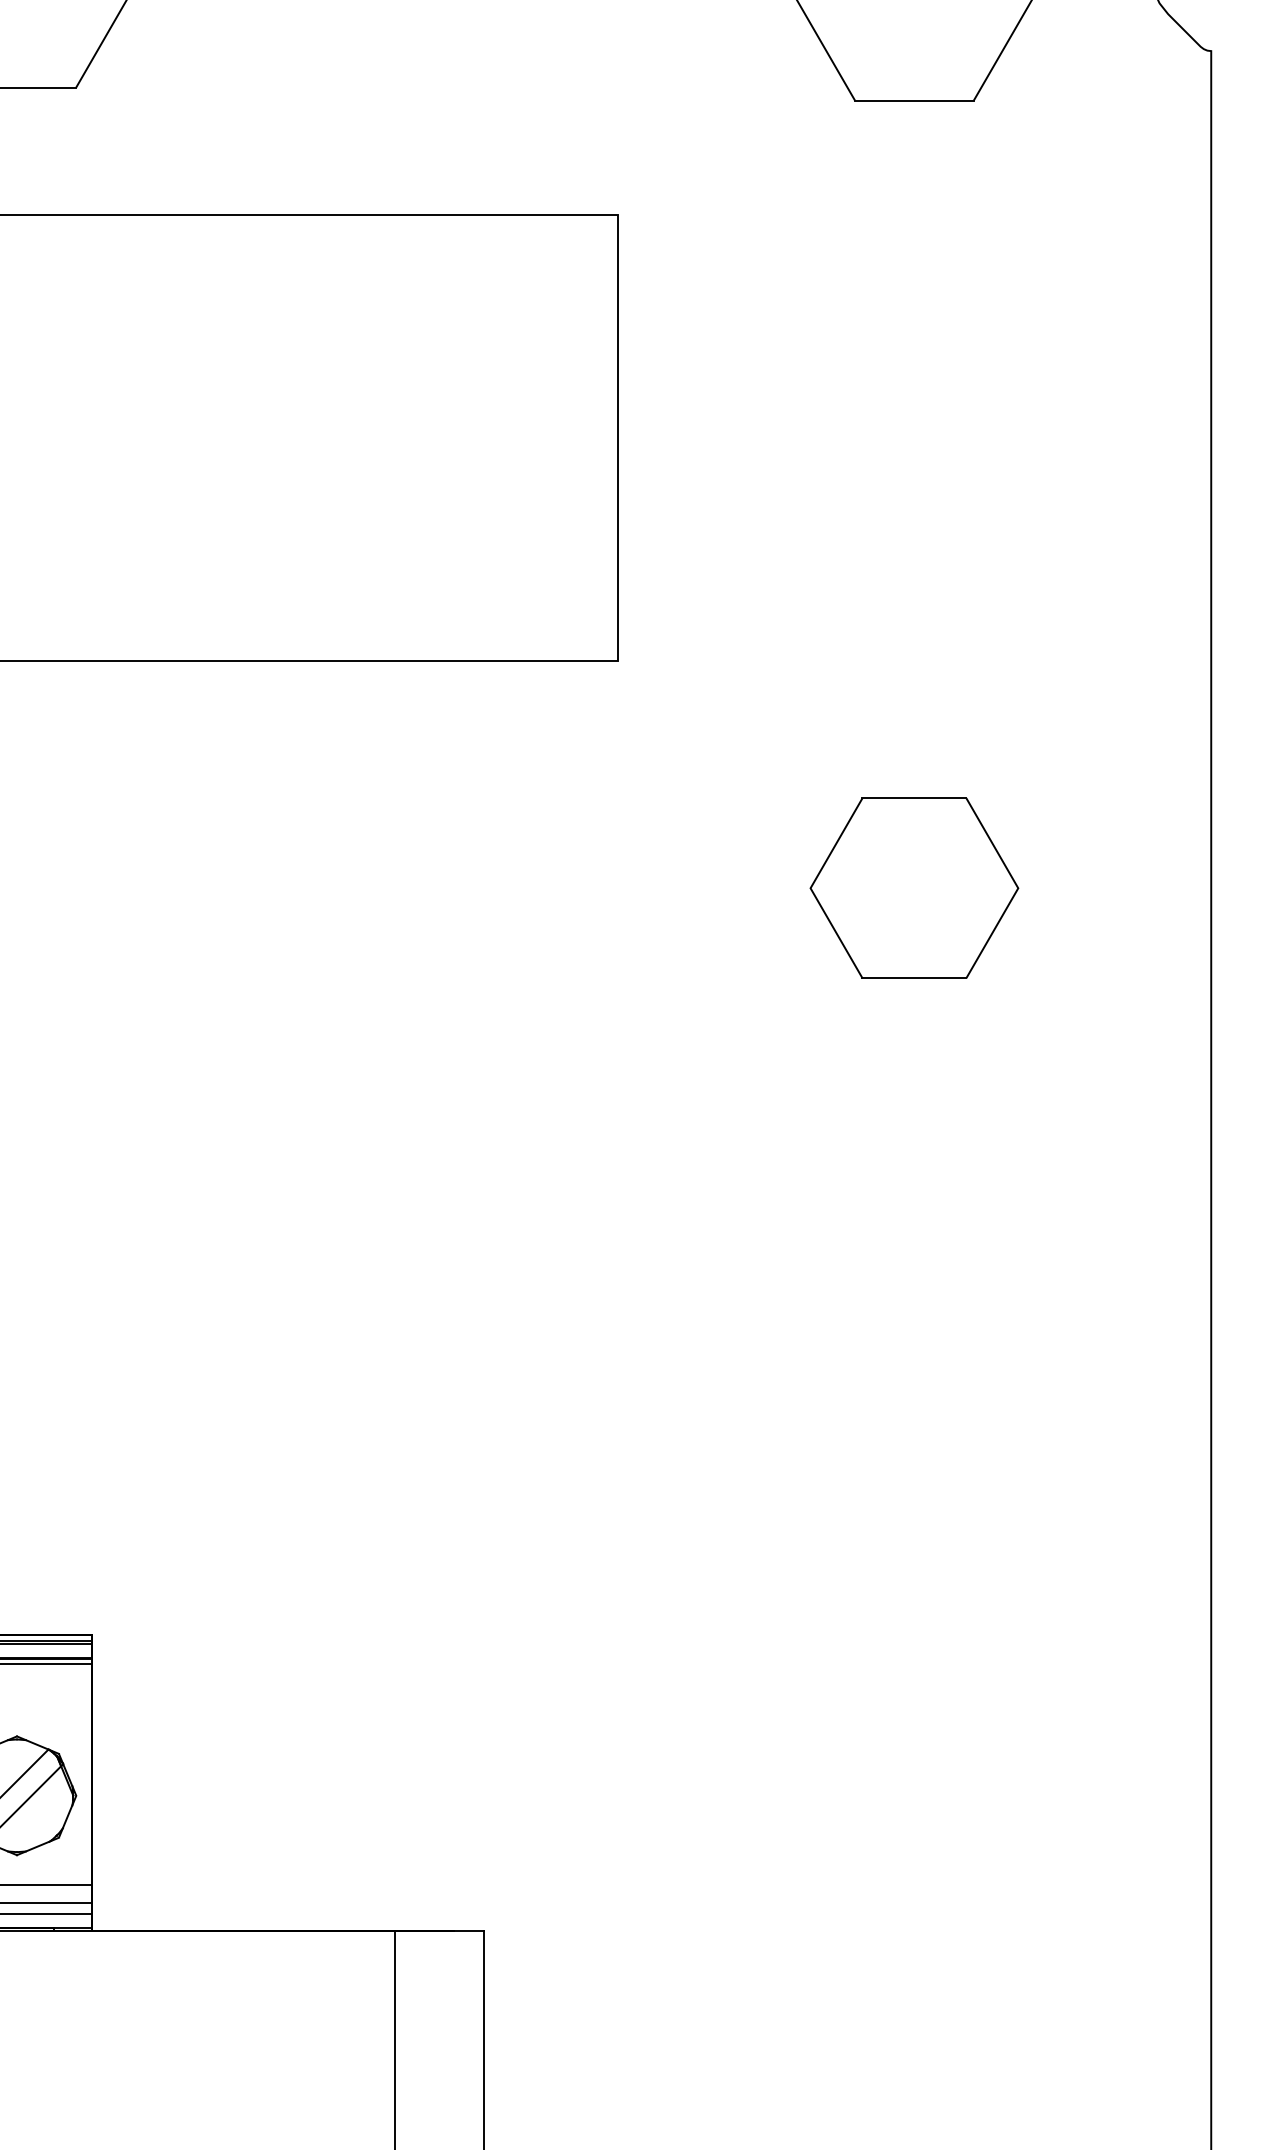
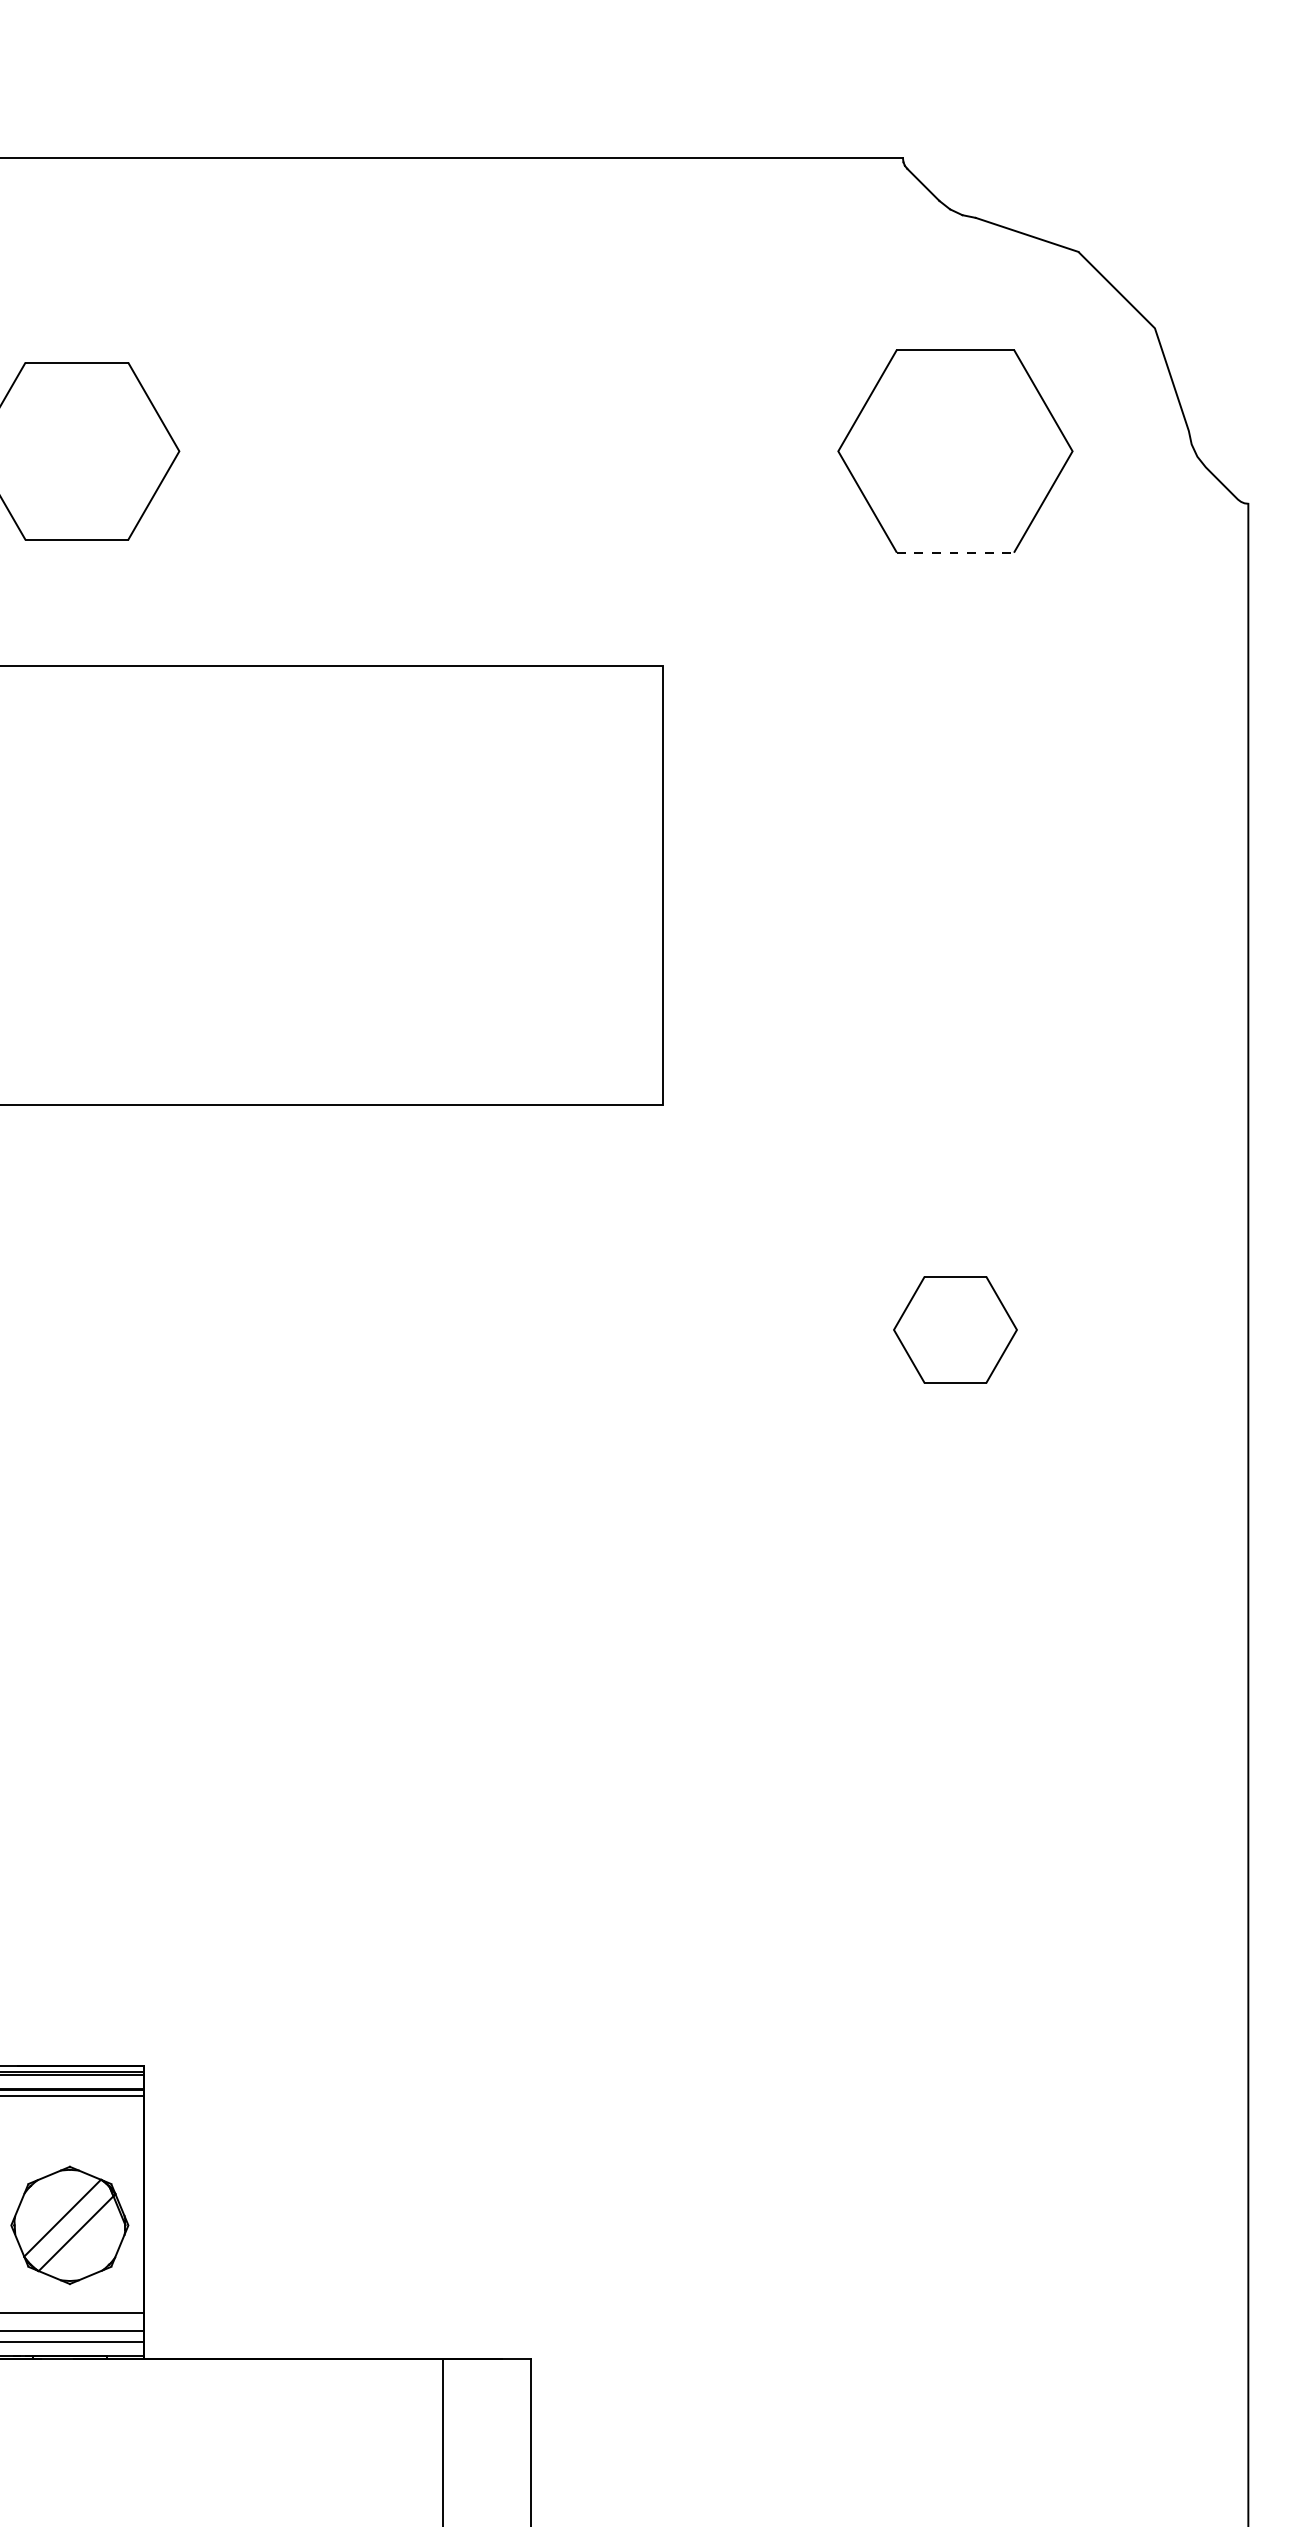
line: (914, 100) -> (955, 552), solid -> dashed
part: (914, 887) -> (955, 1329), size x0.6

